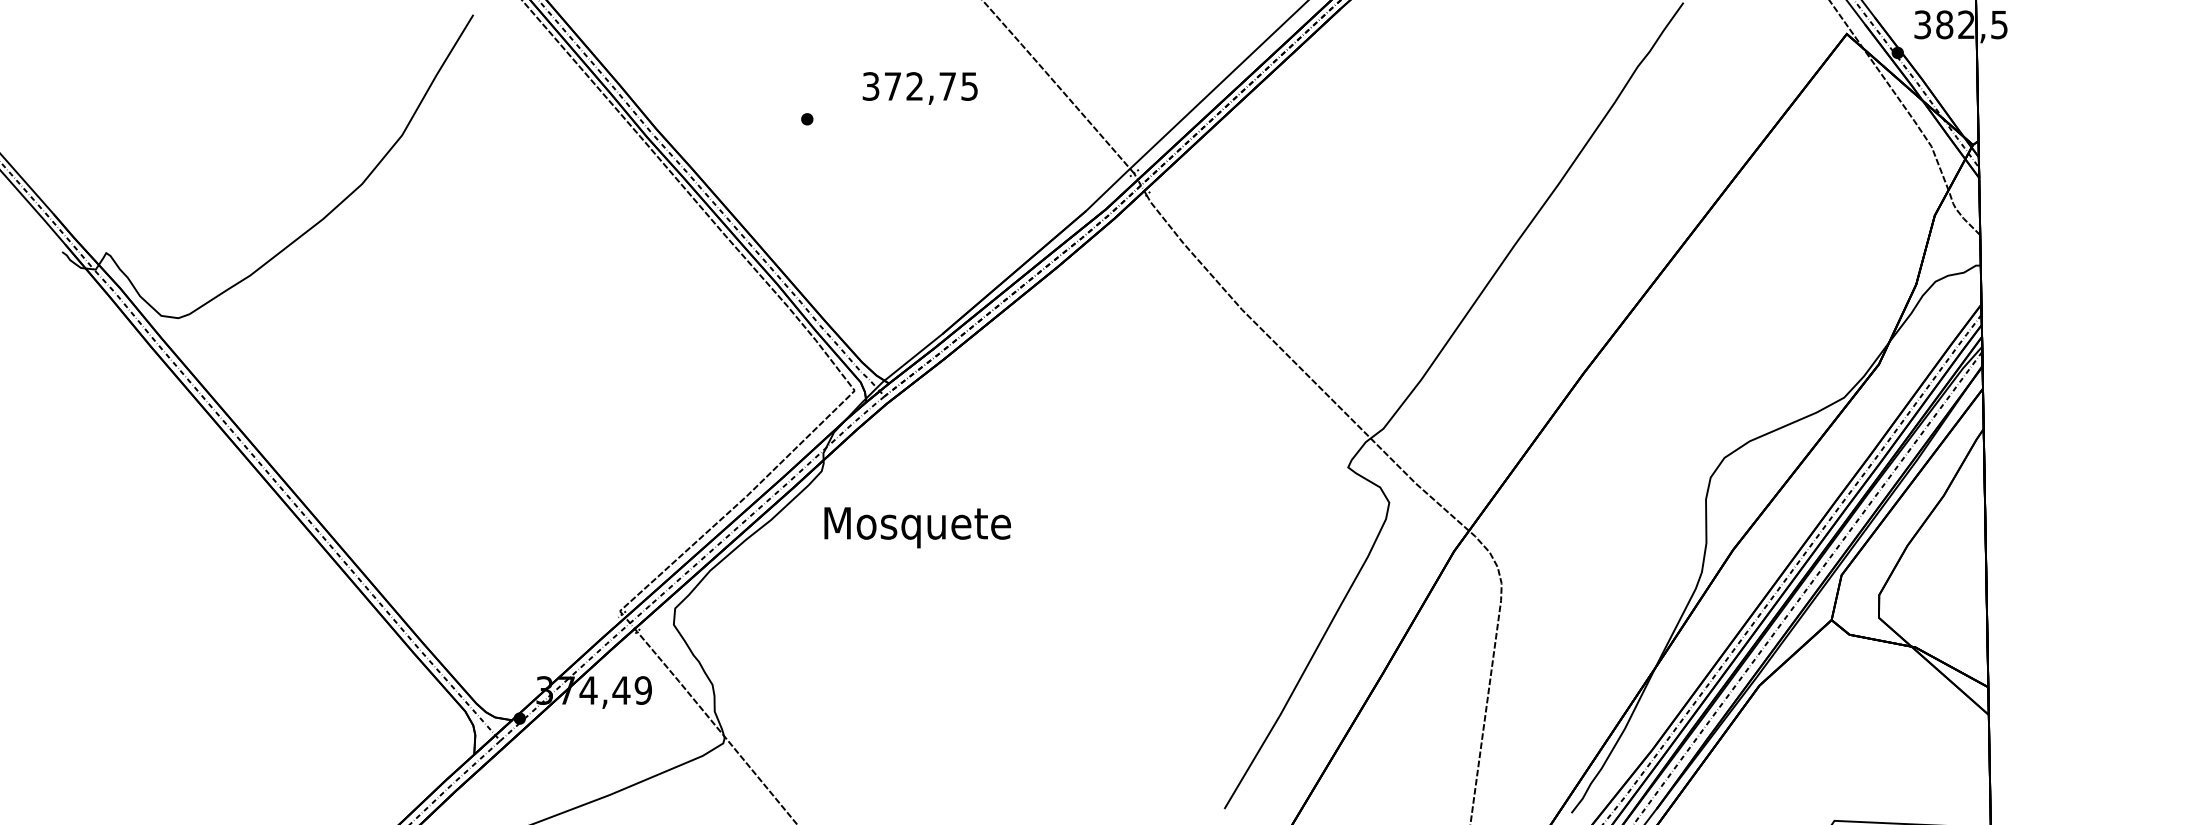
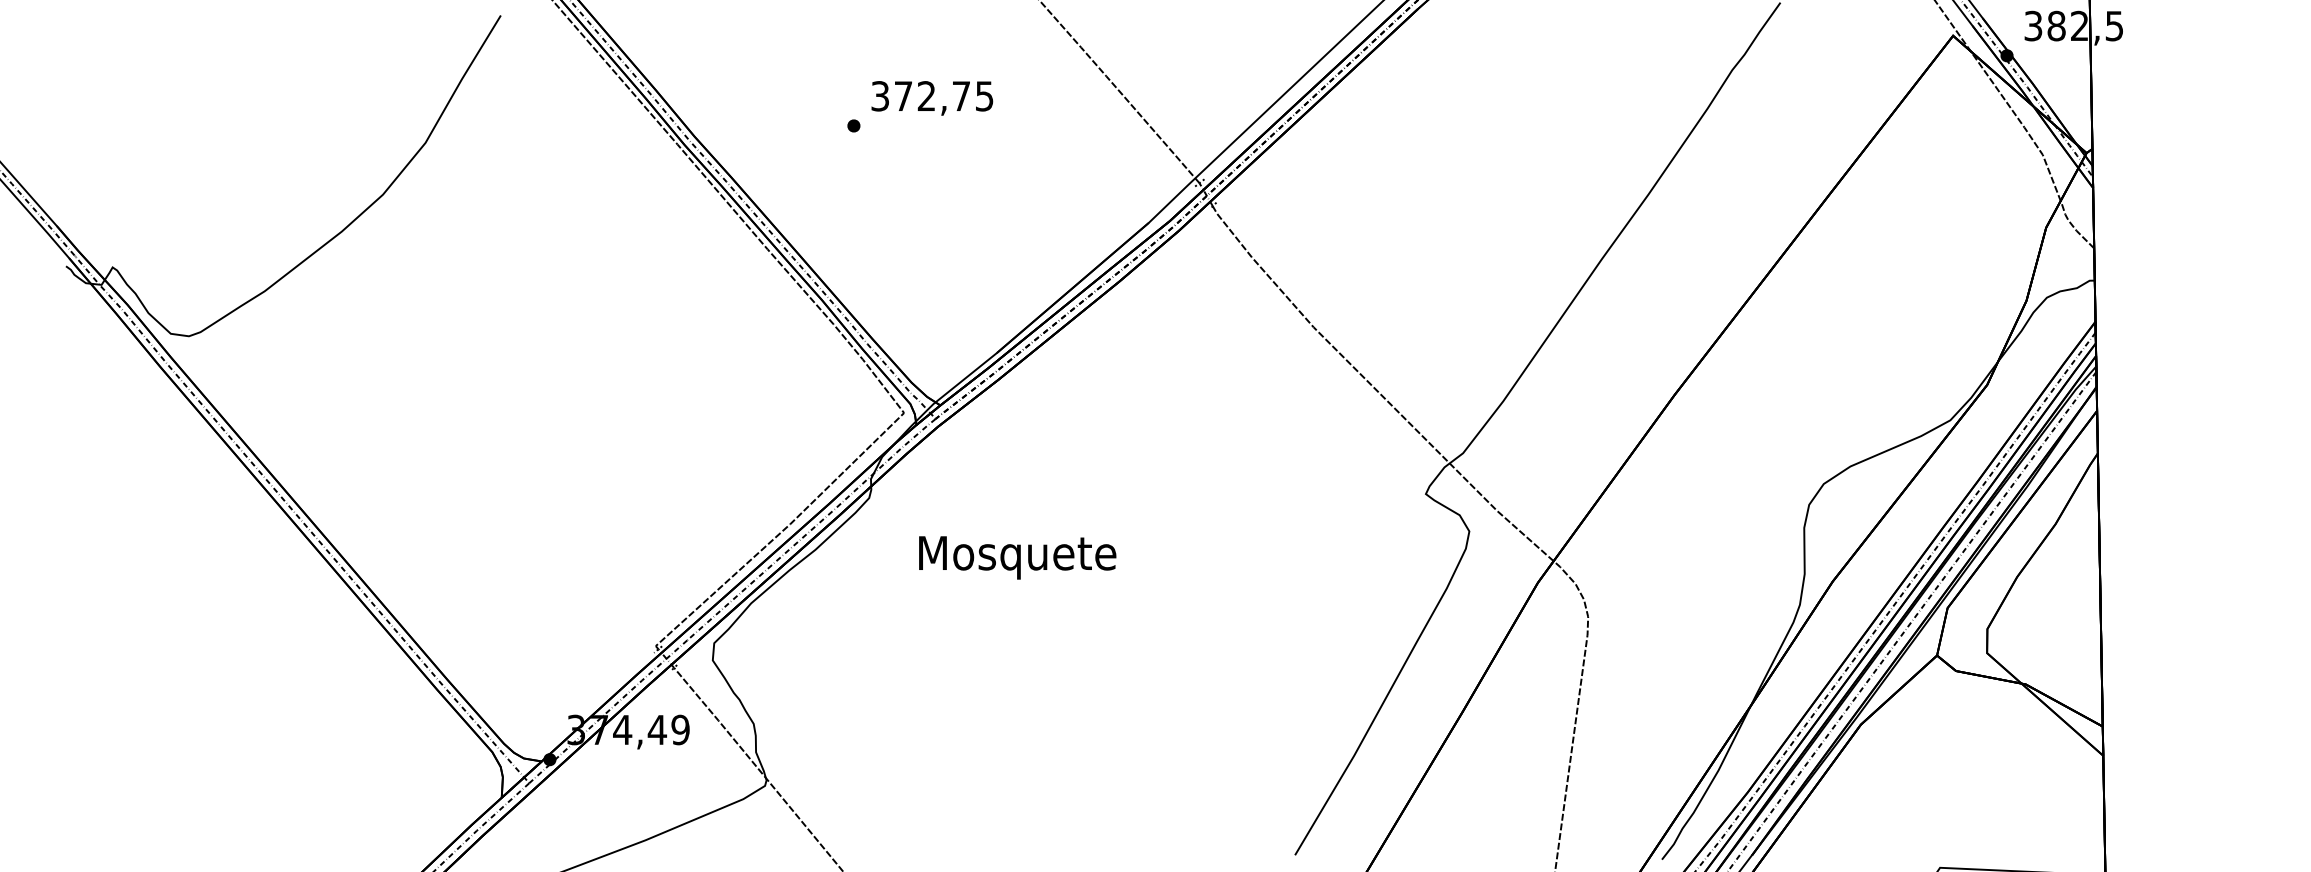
text: (920, 88) -> (932, 98), moved
text: (917, 527) -> (1017, 557), moved

